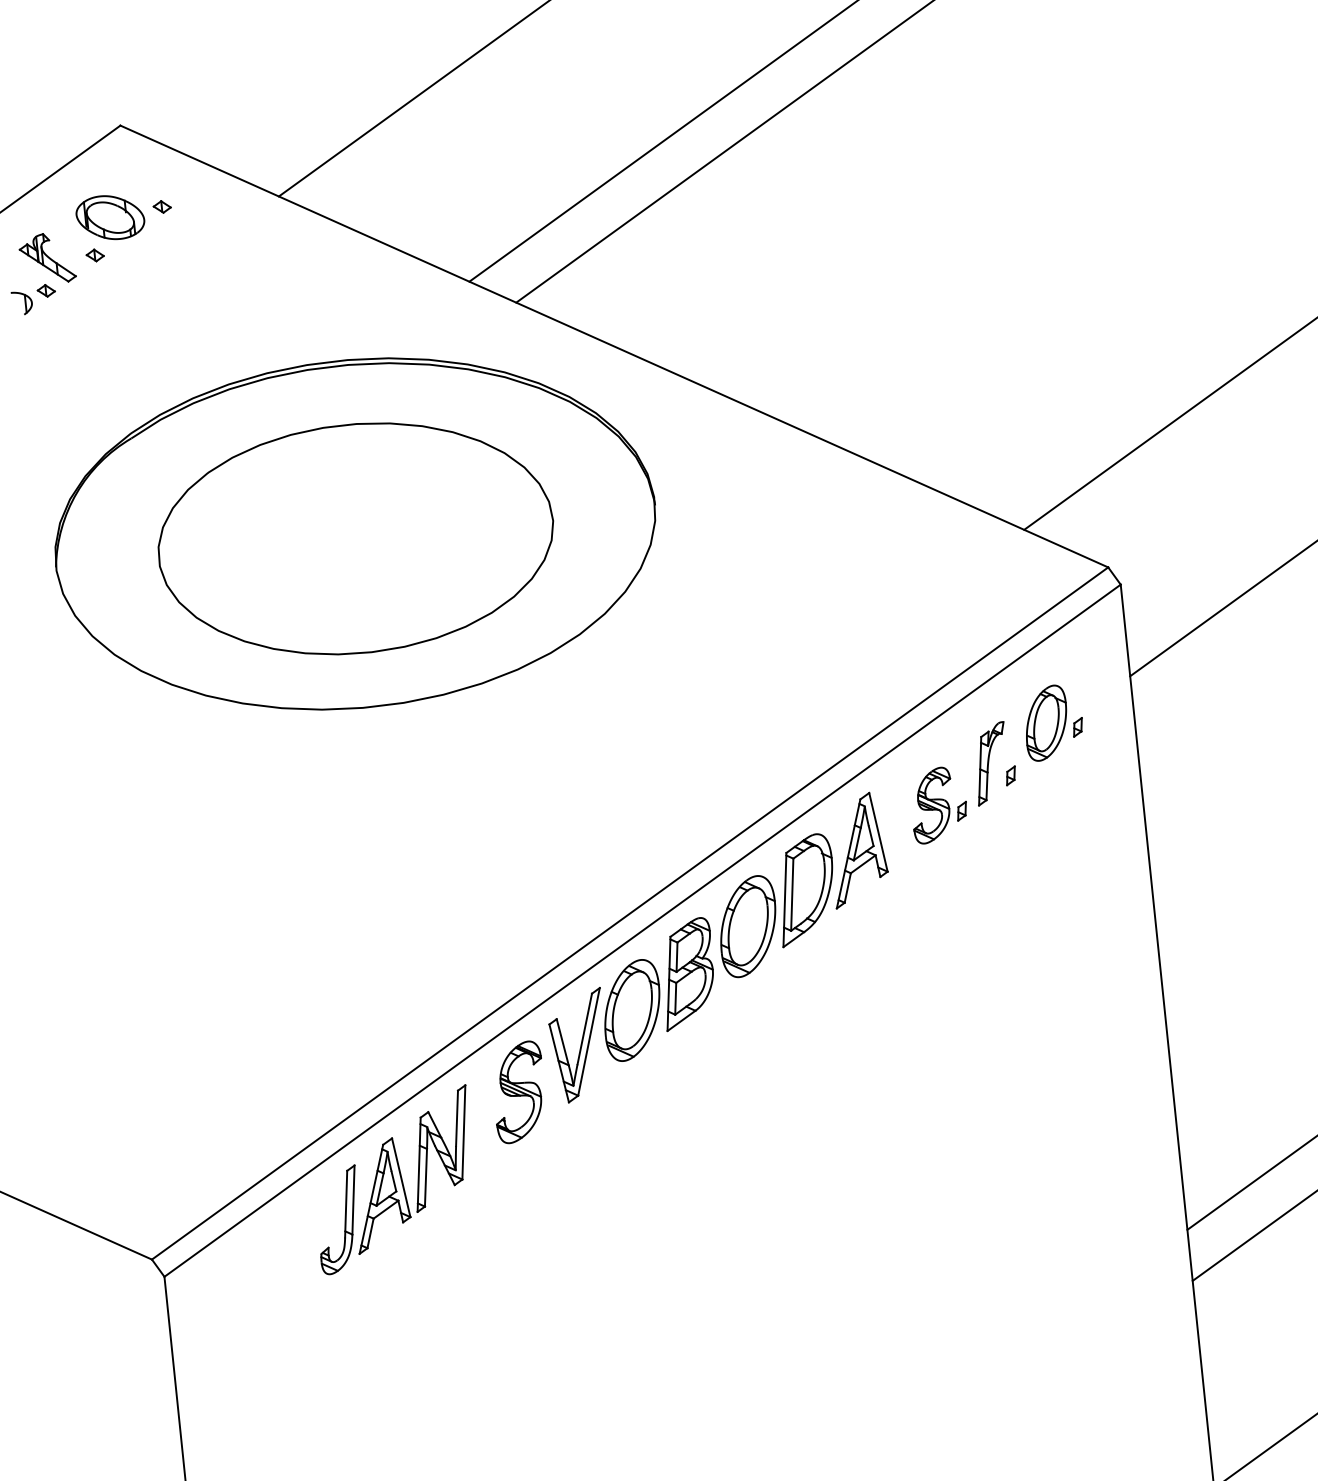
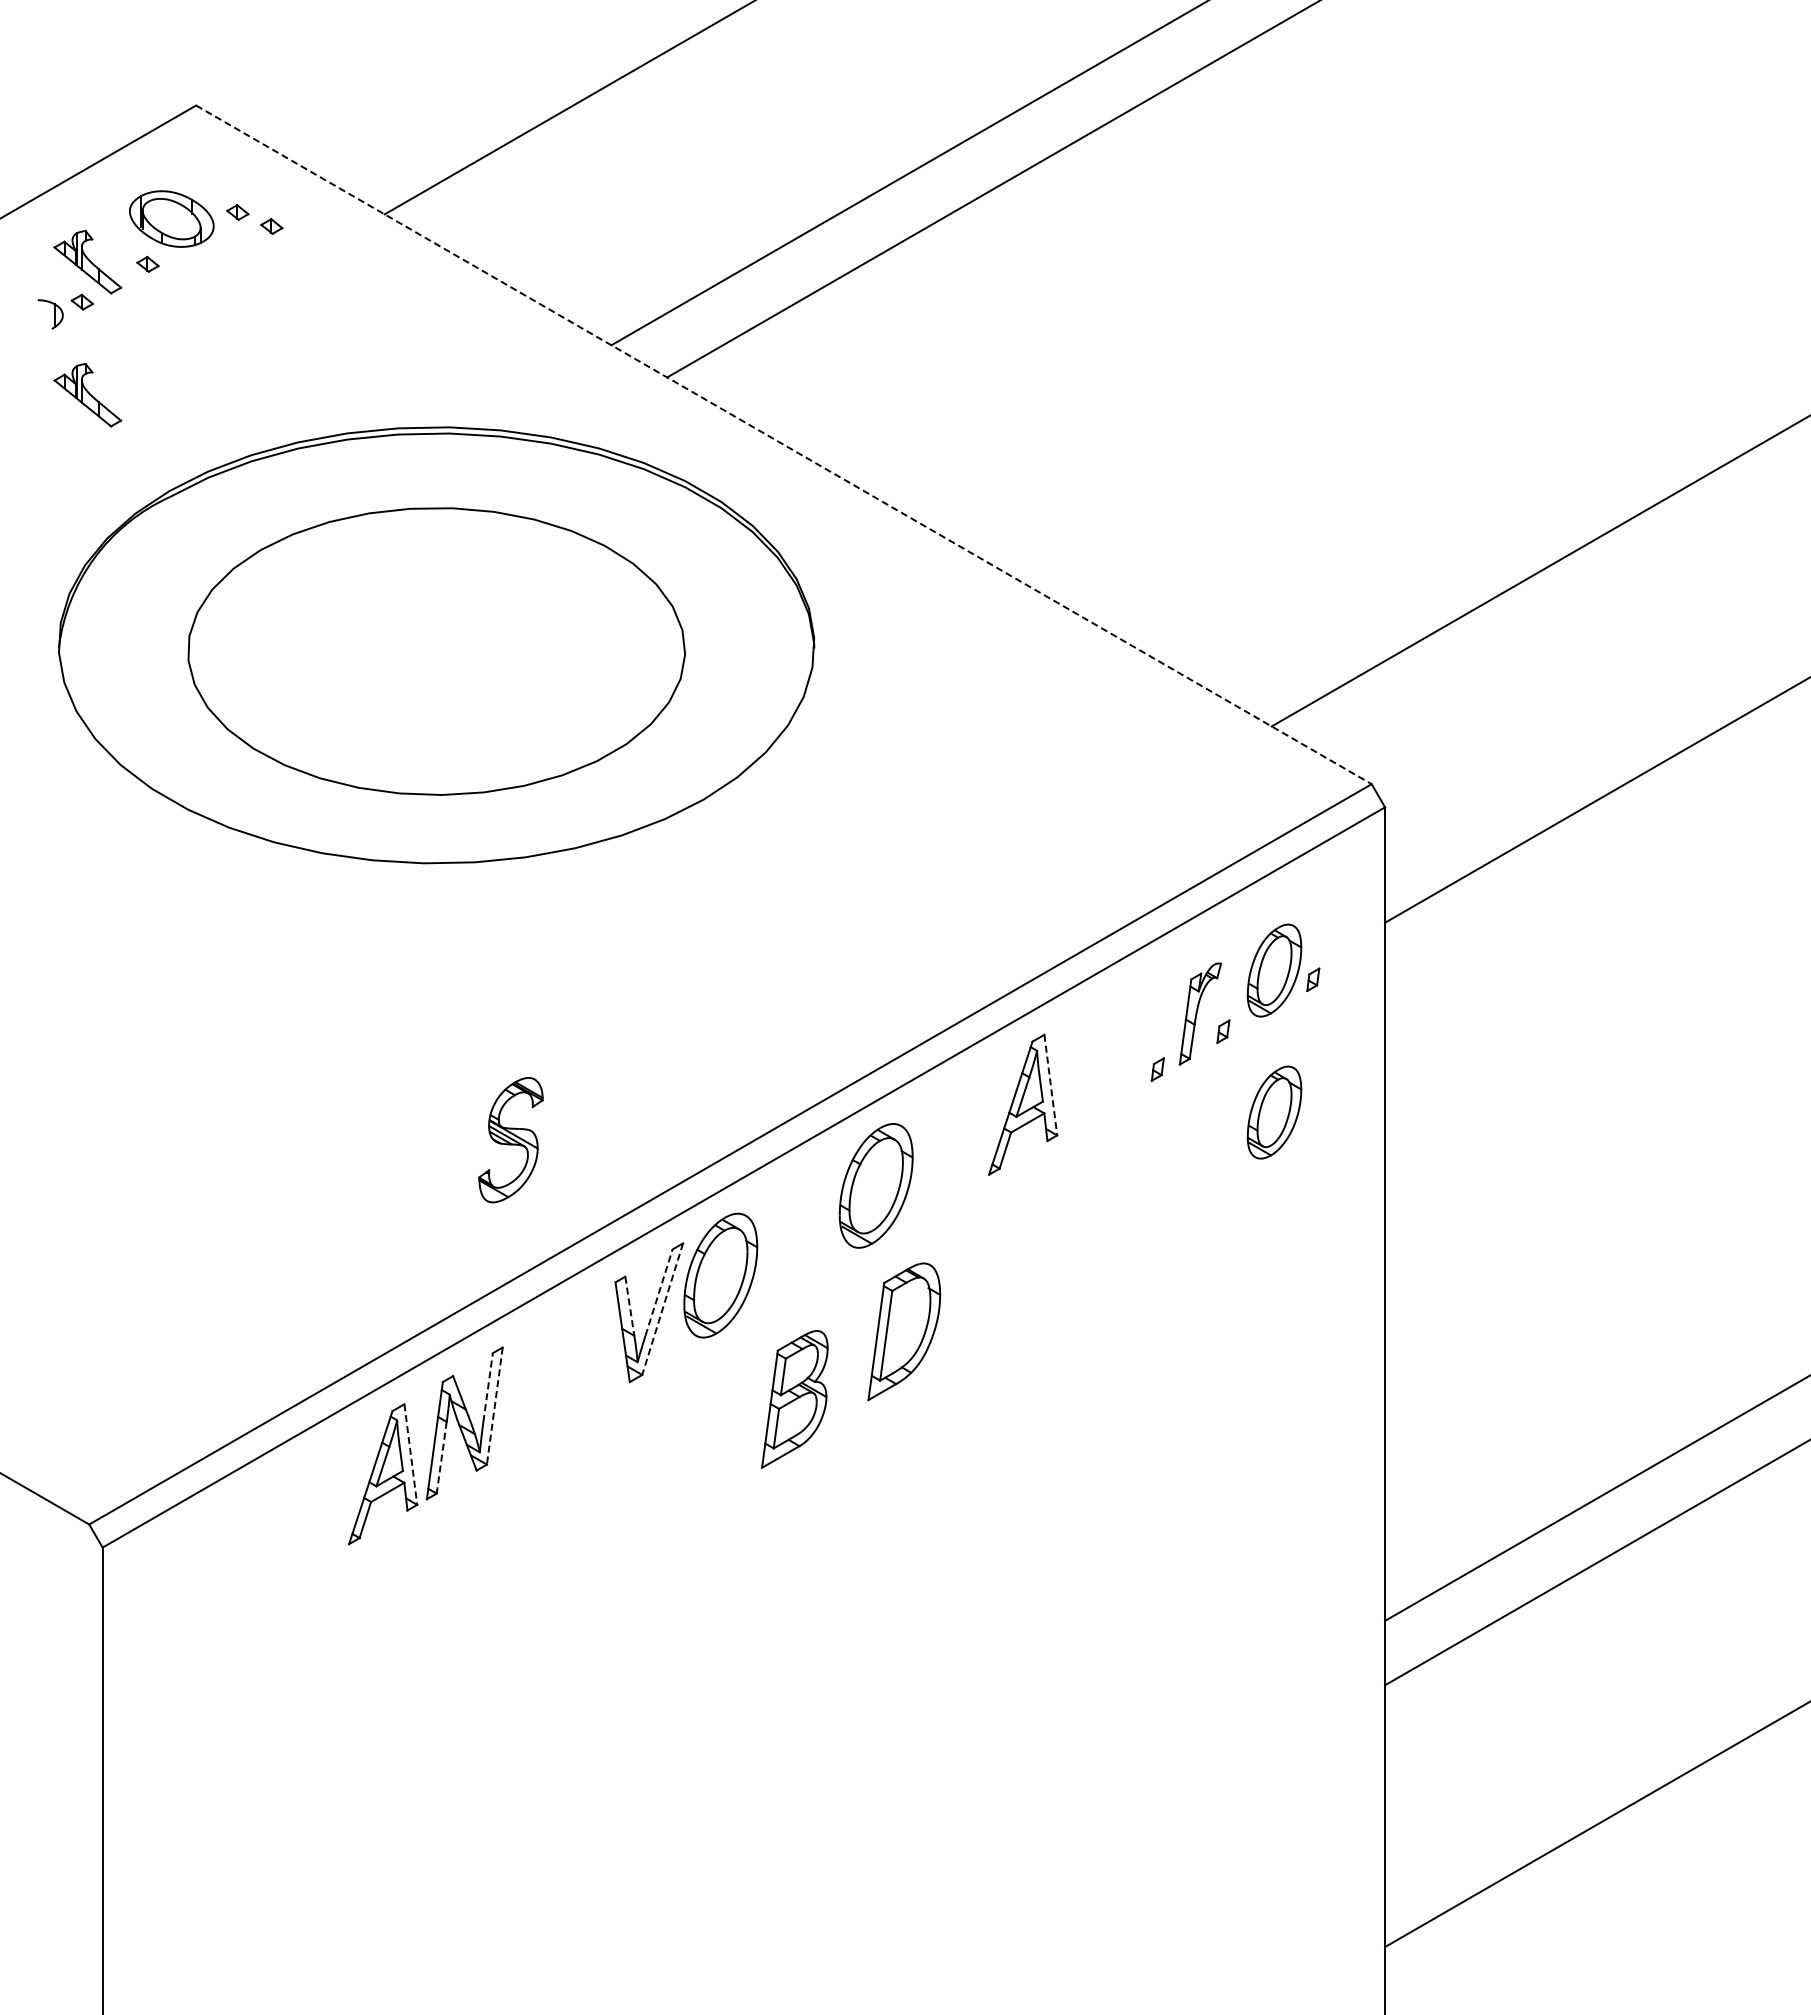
part: (190, 215) -> (271, 226), added
line: (613, 346) -> (783, 444), solid -> dashed
part: (58, 364) -> (87, 395), added
part: (932, 805) -> (1121, 1058), removed
line: (878, 832) -> (1050, 1085), solid -> dashed
part: (1058, 835) -> (1274, 1112), added
part: (806, 889) -> (904, 1331), moved
part: (687, 974) -> (794, 1399), moved
line: (585, 1028) -> (659, 1292), solid -> dashed
line: (562, 1042) -> (629, 1306), solid -> dashed
line: (588, 1042) -> (662, 1309), solid -> dashed
part: (518, 1092) -> (510, 1140), moved
line: (457, 1118) -> (488, 1387), solid -> dashed
line: (463, 1132) -> (494, 1406), solid -> dashed
line: (400, 1177) -> (410, 1454), solid -> dashed
line: (425, 1178) -> (441, 1458), solid -> dashed
part: (344, 1222) -> (334, 1502), removed

